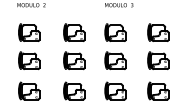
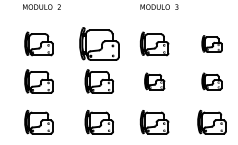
part: (73, 32) -> (98, 43), size x1.4
part: (158, 32) -> (211, 43), size x0.7
part: (115, 60) -> (154, 81), size x0.7
part: (158, 60) -> (211, 81), size x0.7

